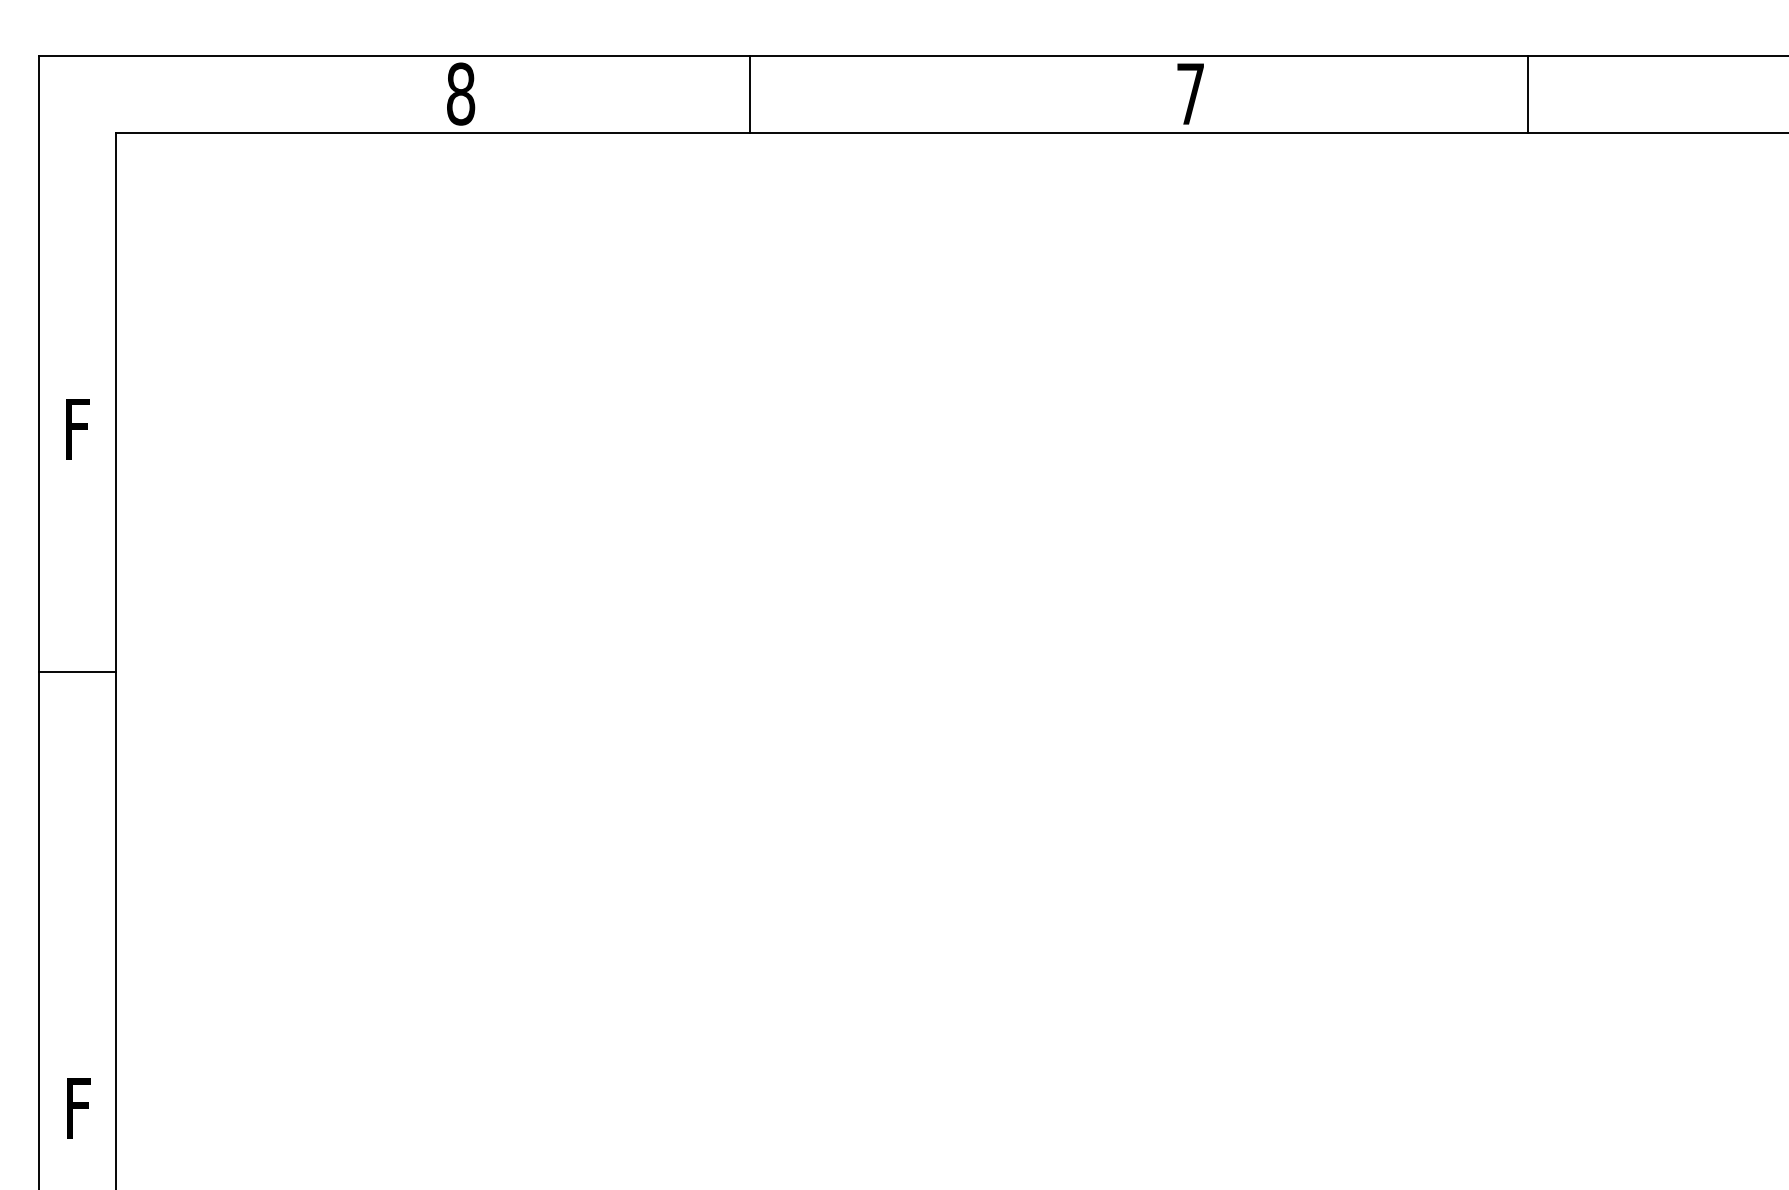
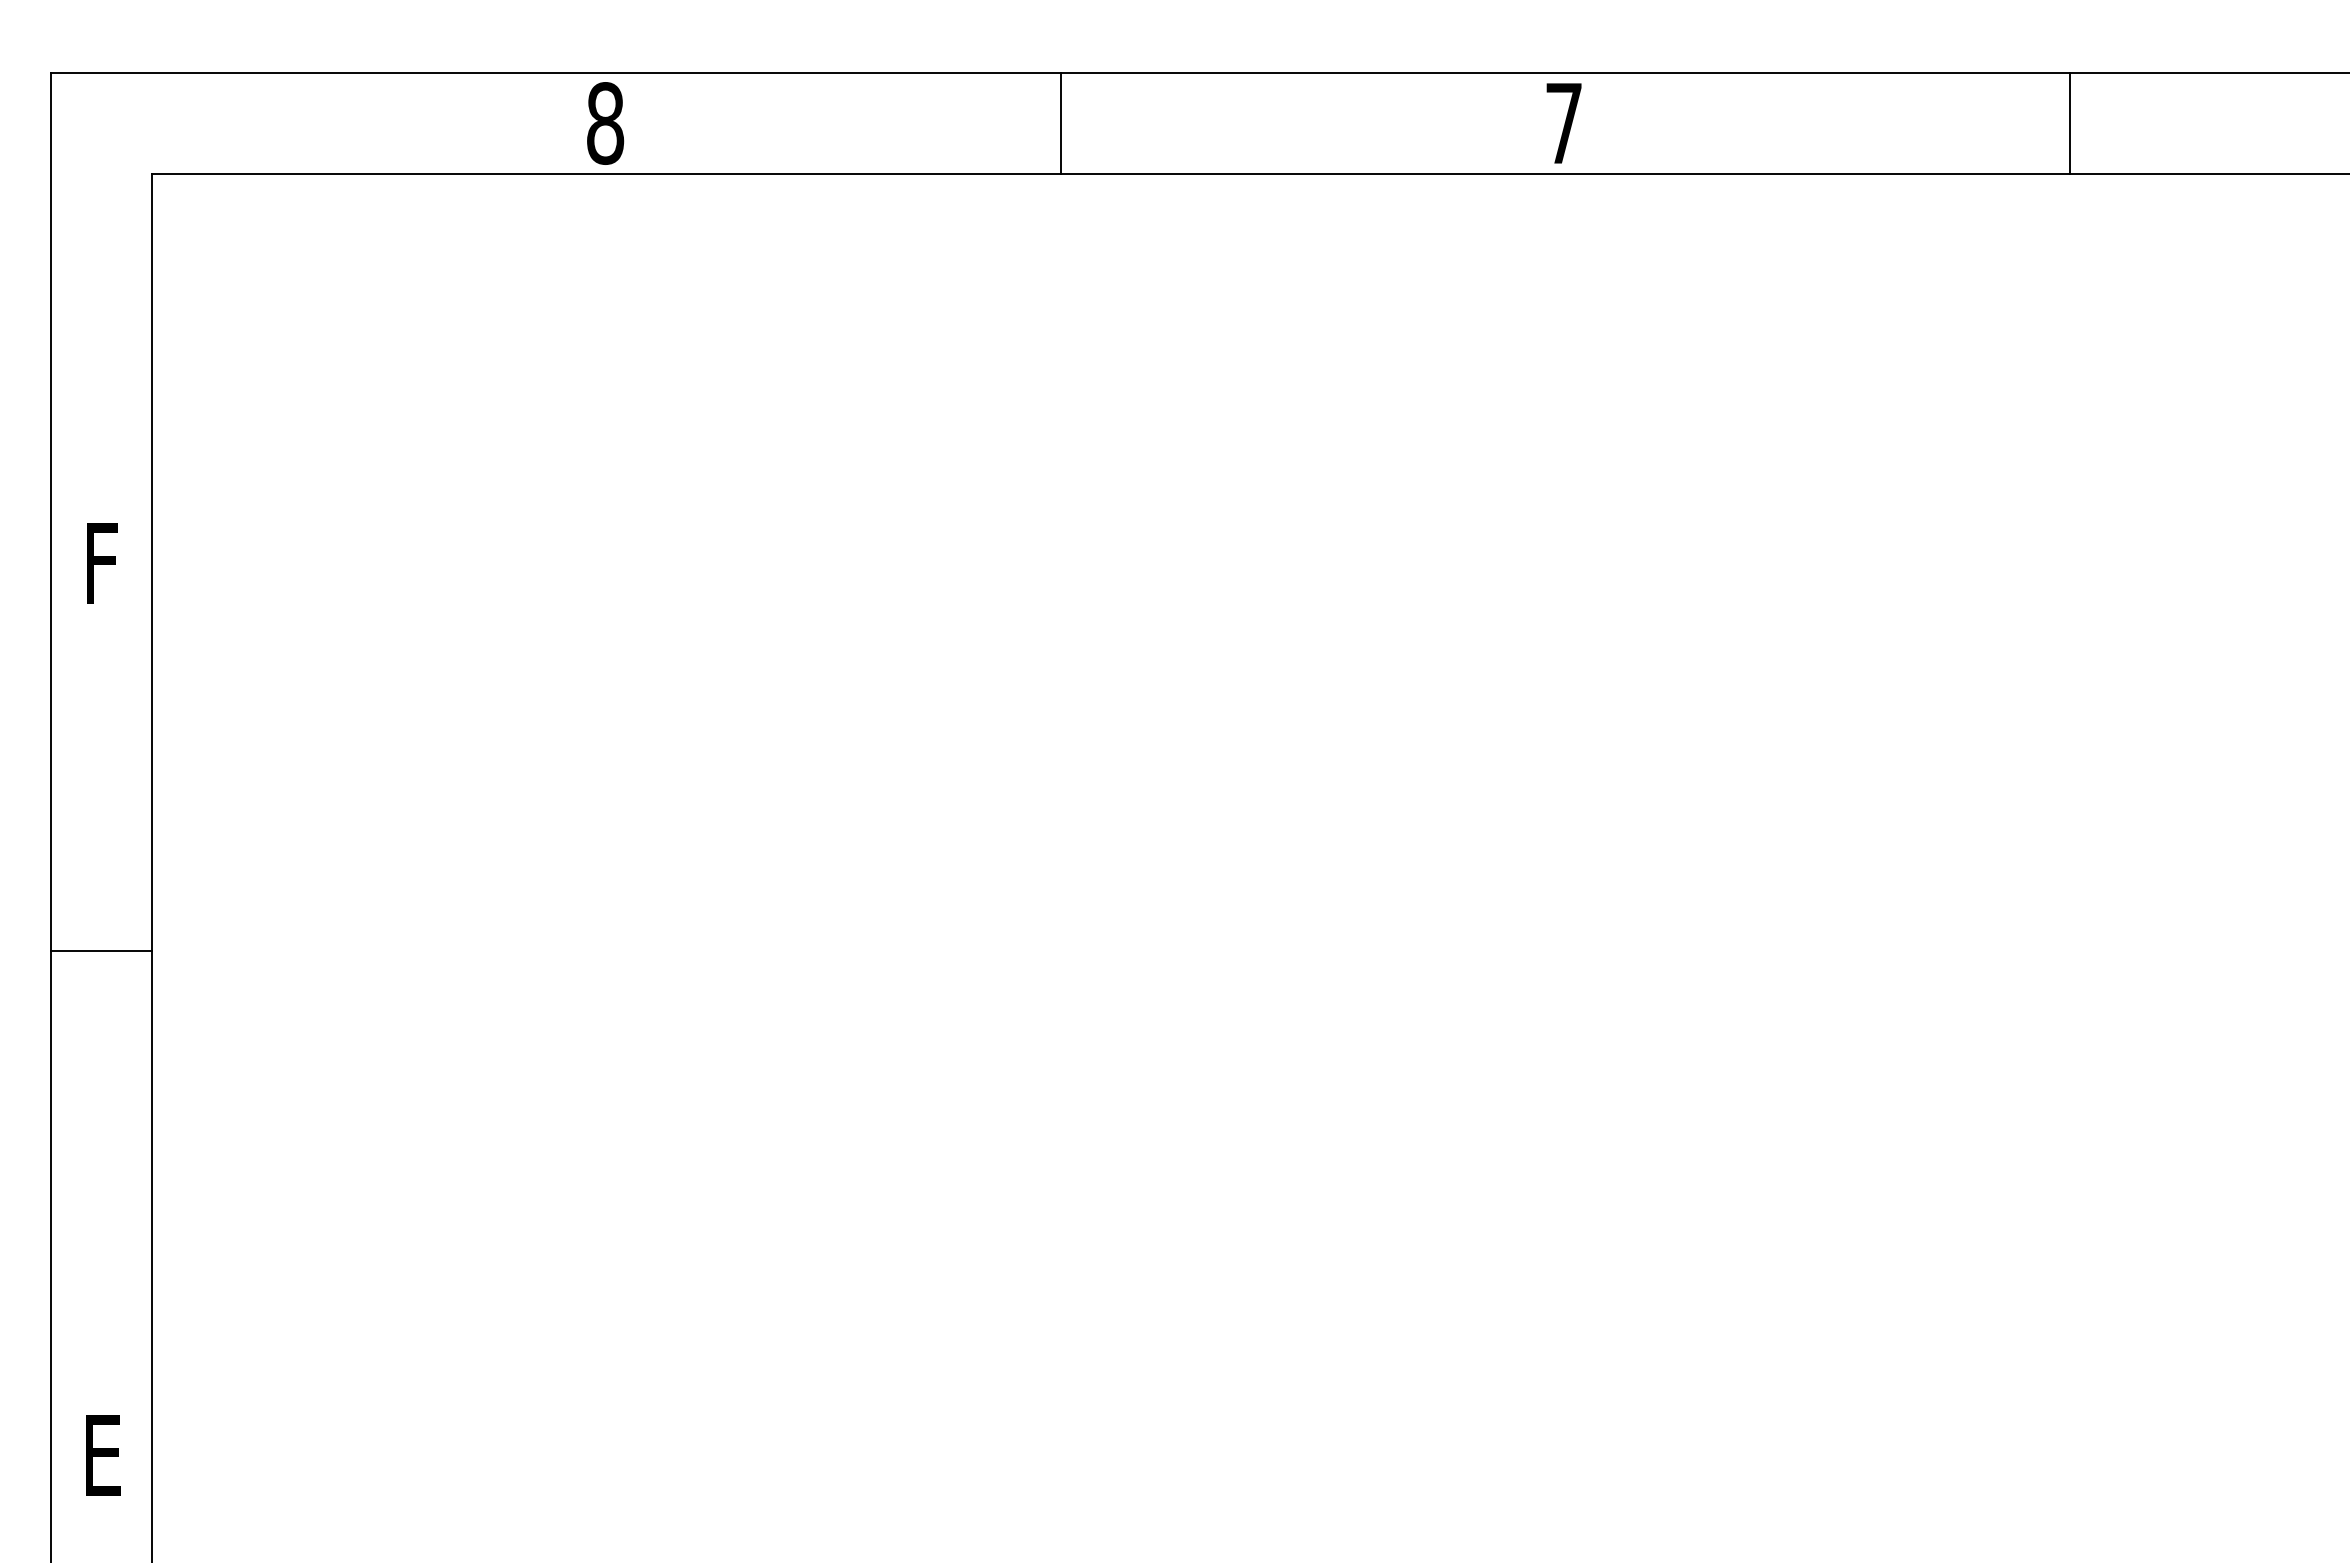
line: (749, 94) -> (1060, 123), moved
line: (1528, 94) -> (2069, 123), moved
line: (77, 672) -> (101, 951), moved
text: (78, 1108) -> (103, 1455), F -> E

